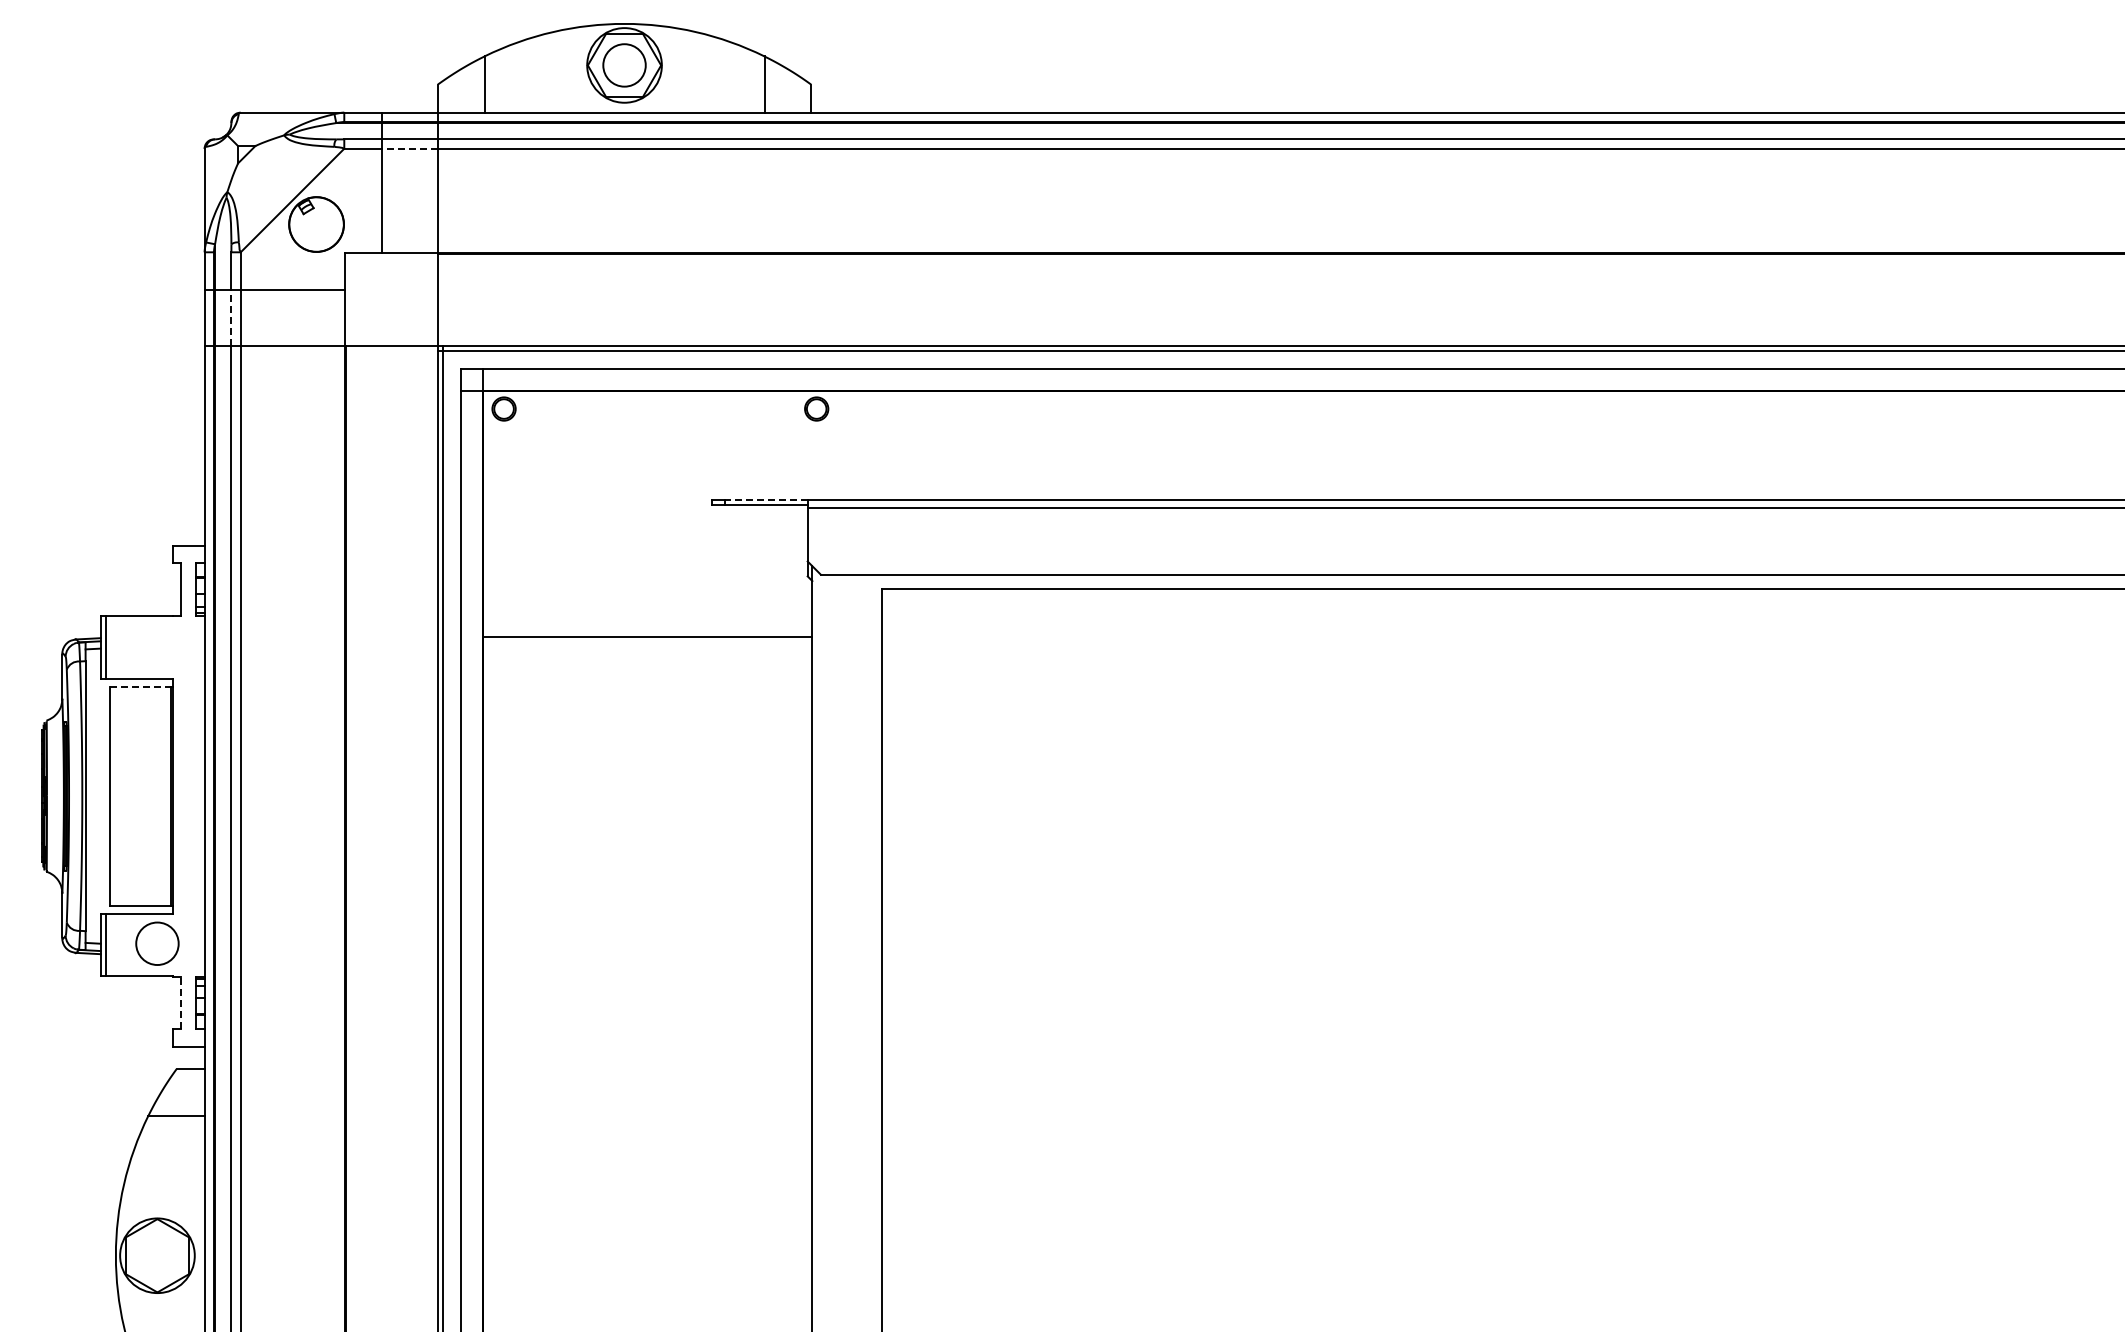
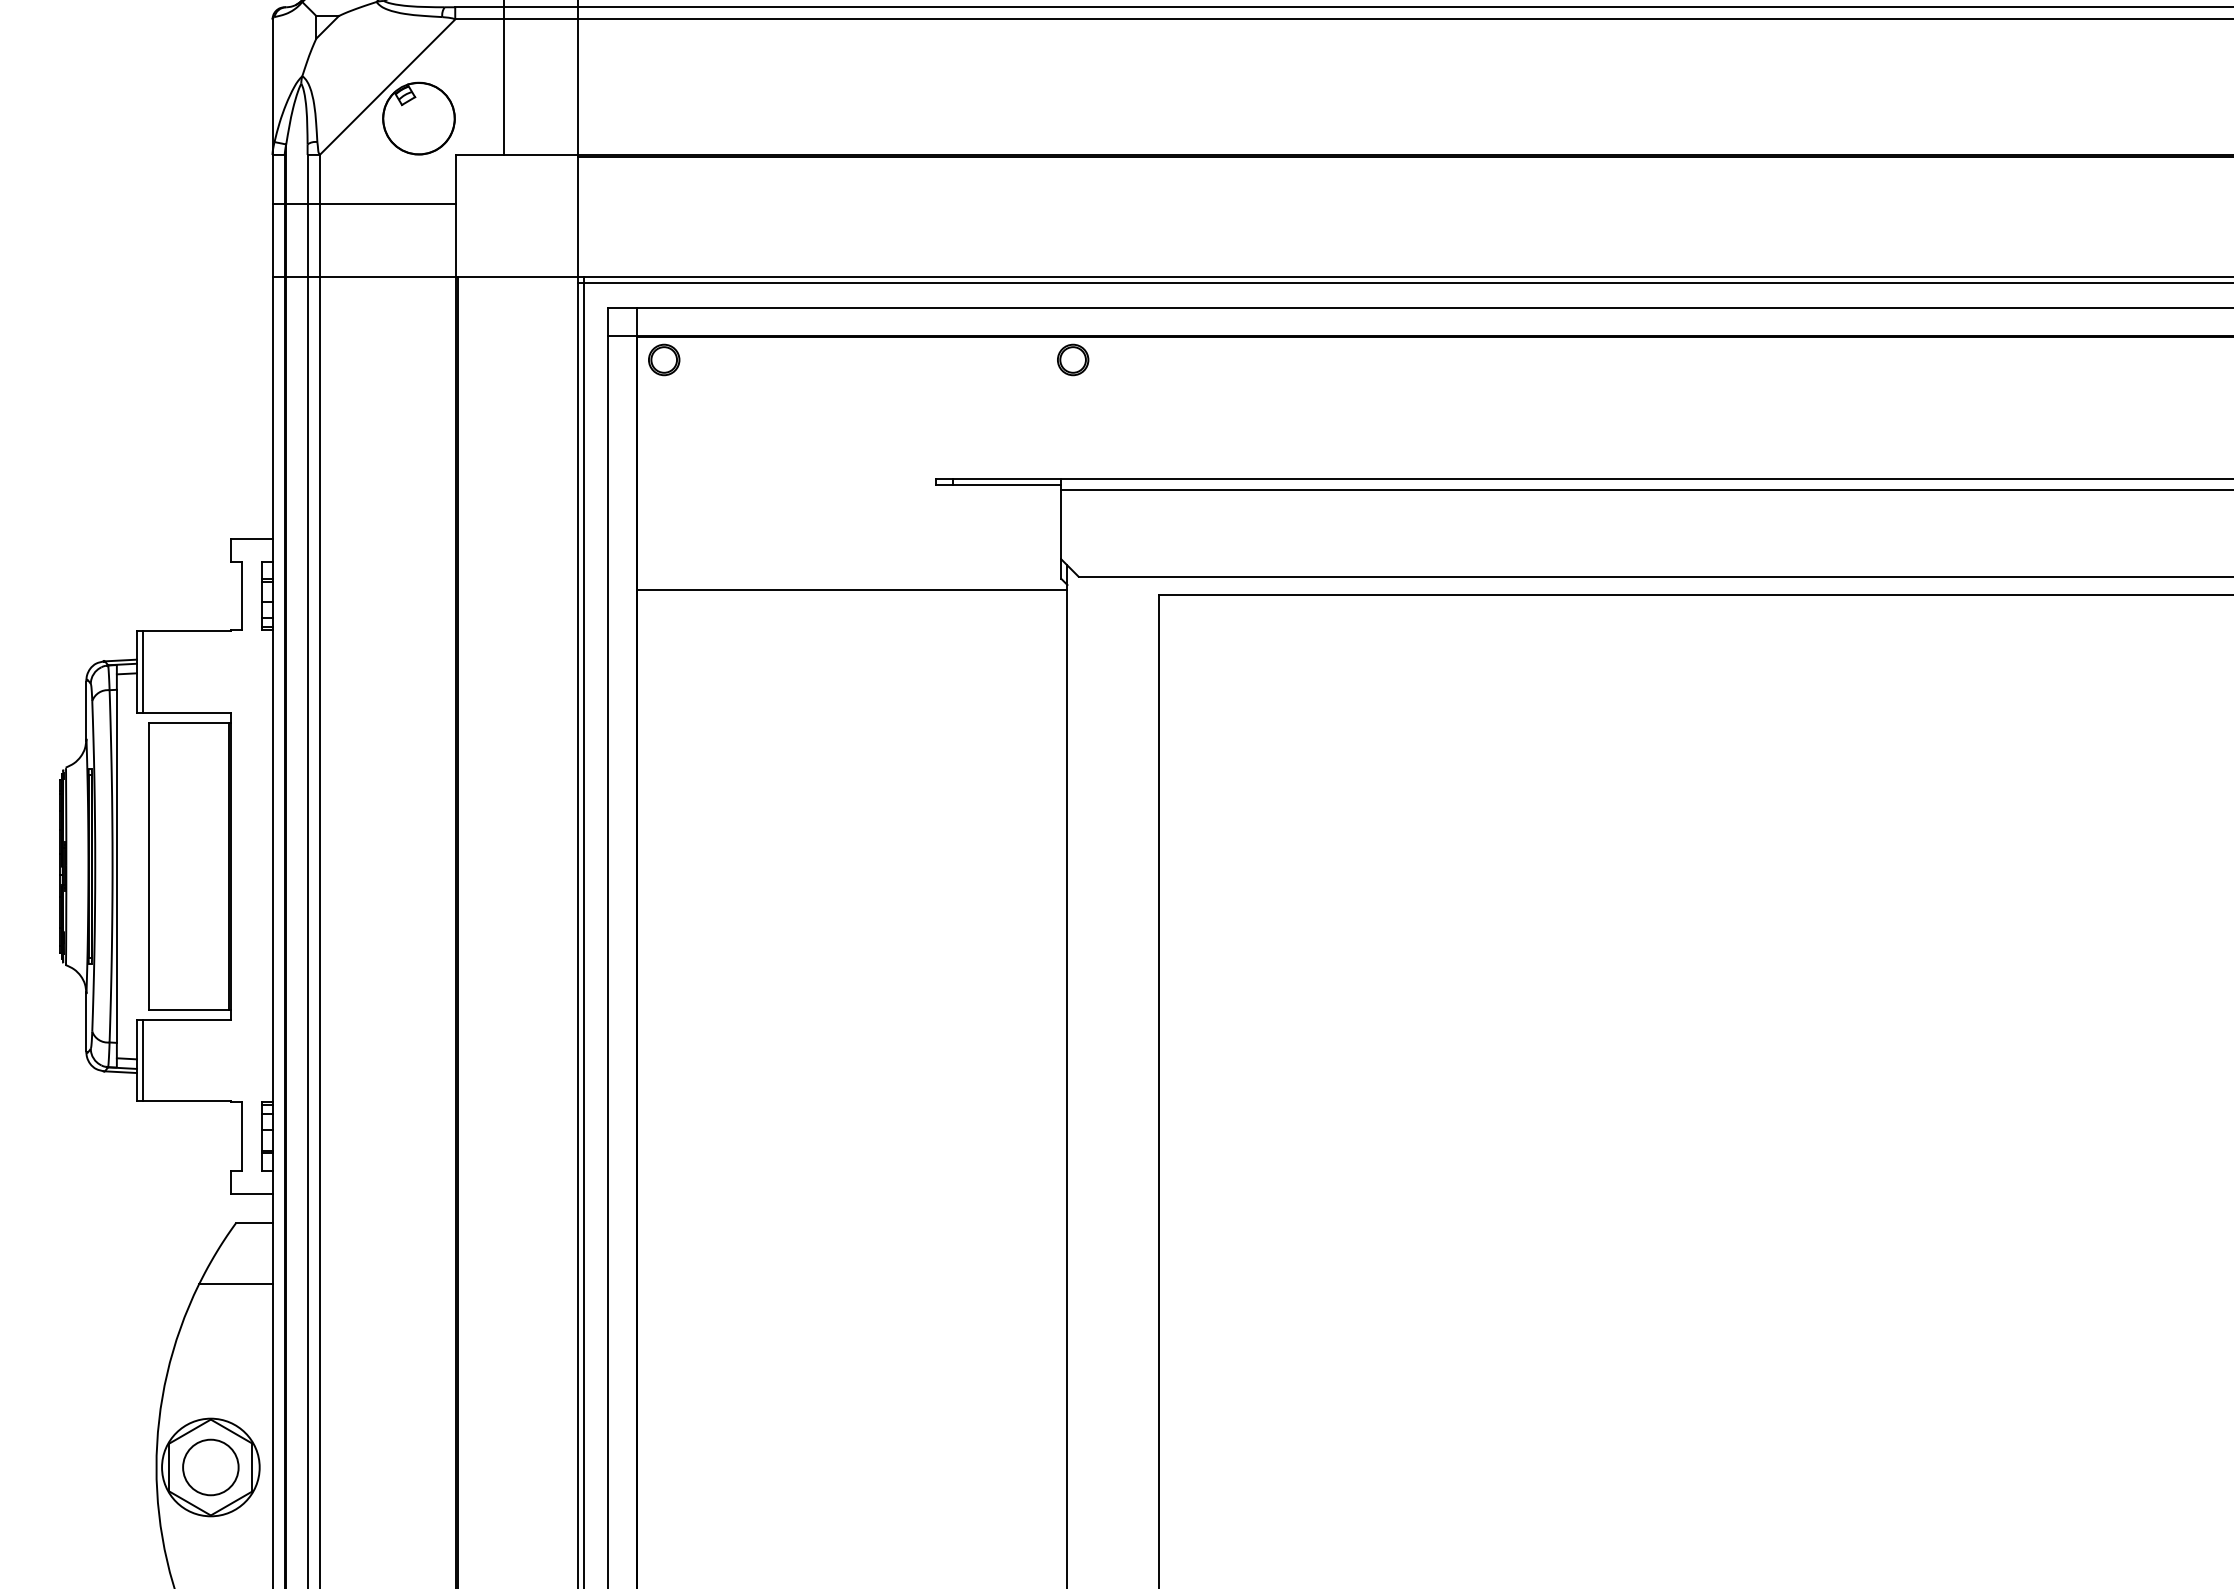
line: (409, 148) -> (540, 19), dashed -> solid
line: (231, 317) -> (307, 240), dashed -> solid
line: (765, 500) -> (1006, 479), dashed -> solid
line: (647, 636) -> (851, 589), moved
line: (141, 686) -> (189, 722), dashed -> solid
circle: (157, 943) -> (210, 1467), moved
line: (181, 1002) -> (242, 1136), dashed -> solid

